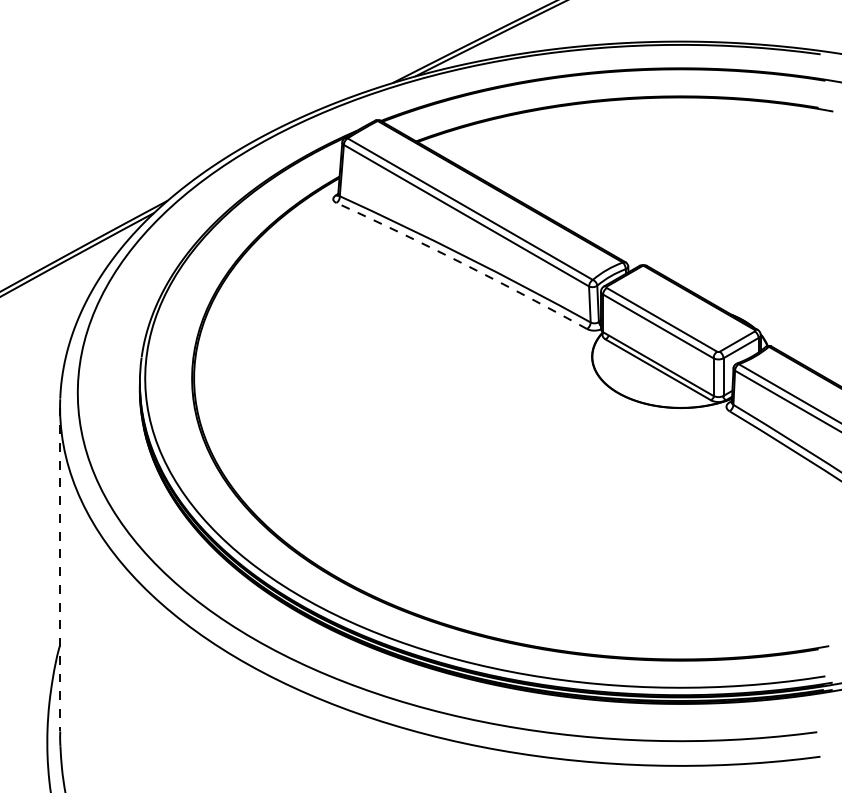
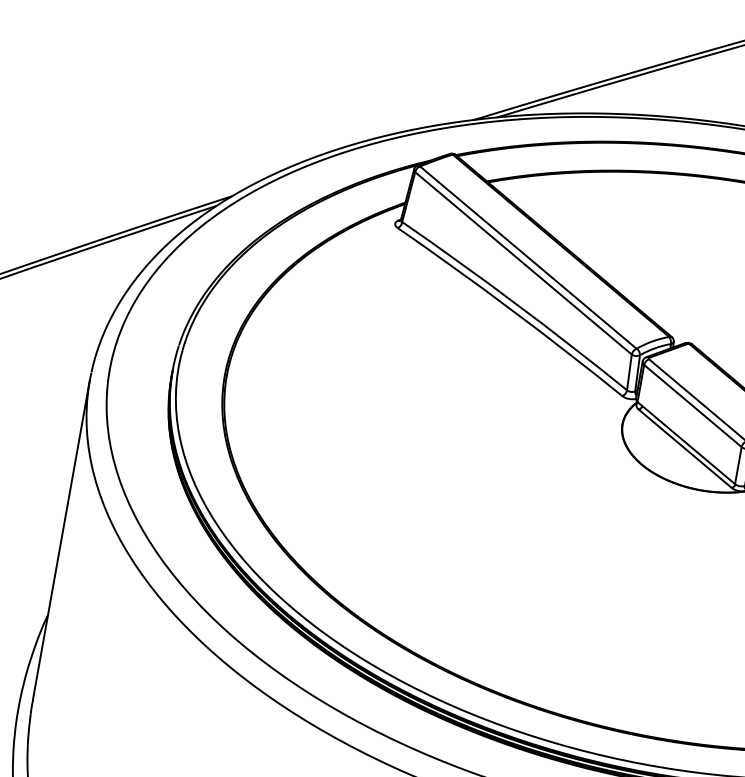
arc: (462, 263) -> (511, 309), dashed -> solid
line: (60, 569) -> (61, 540), dashed -> solid

